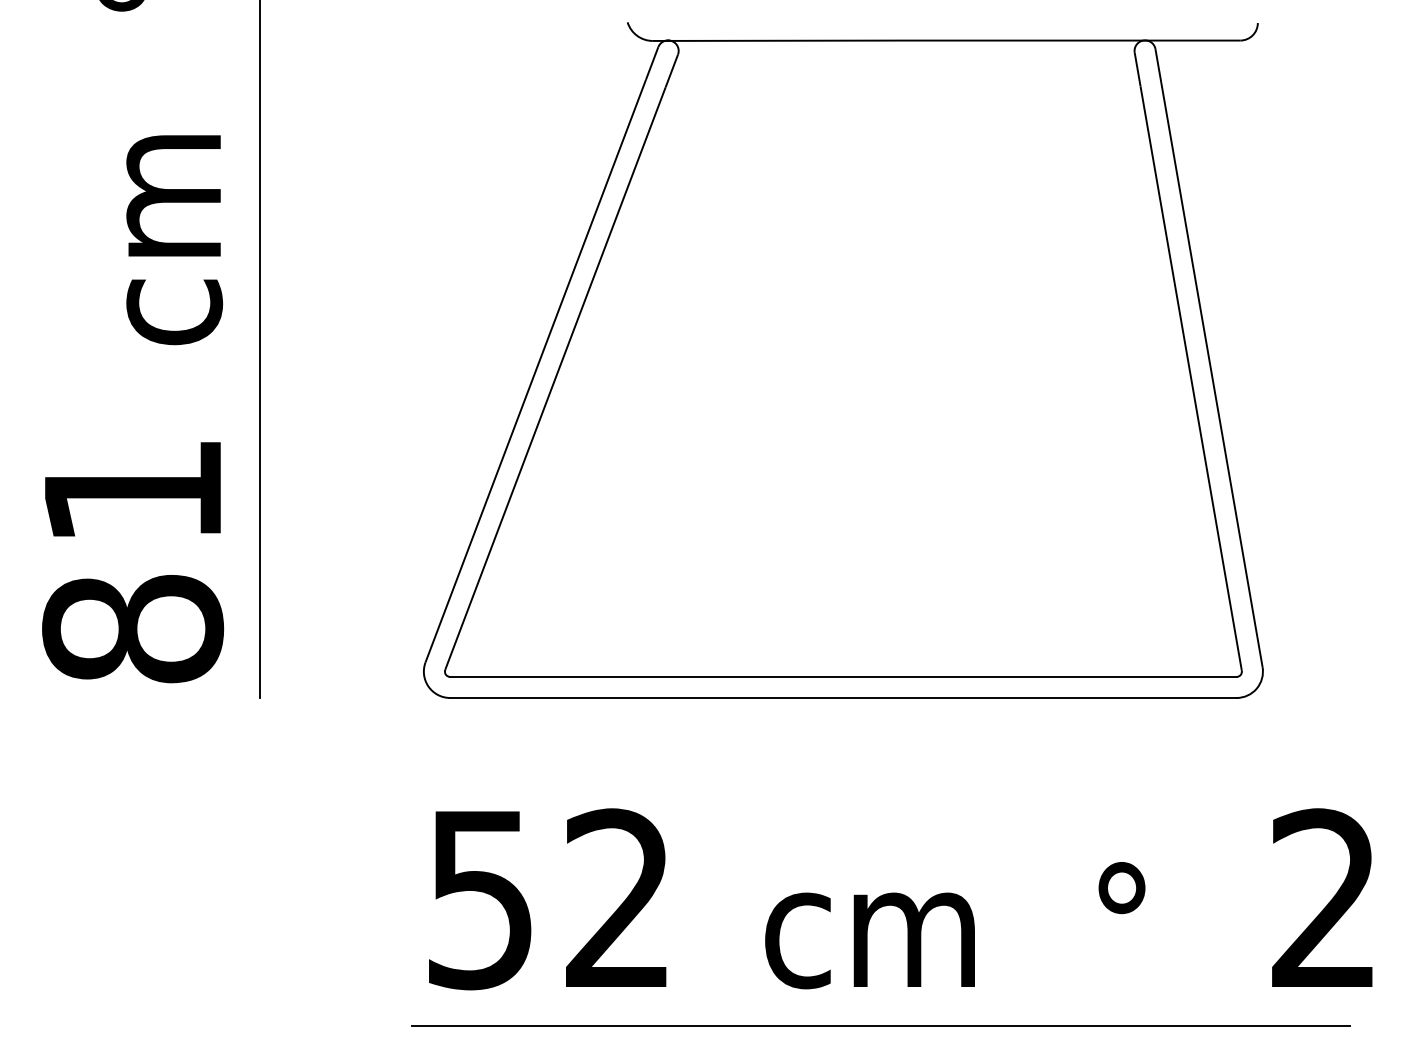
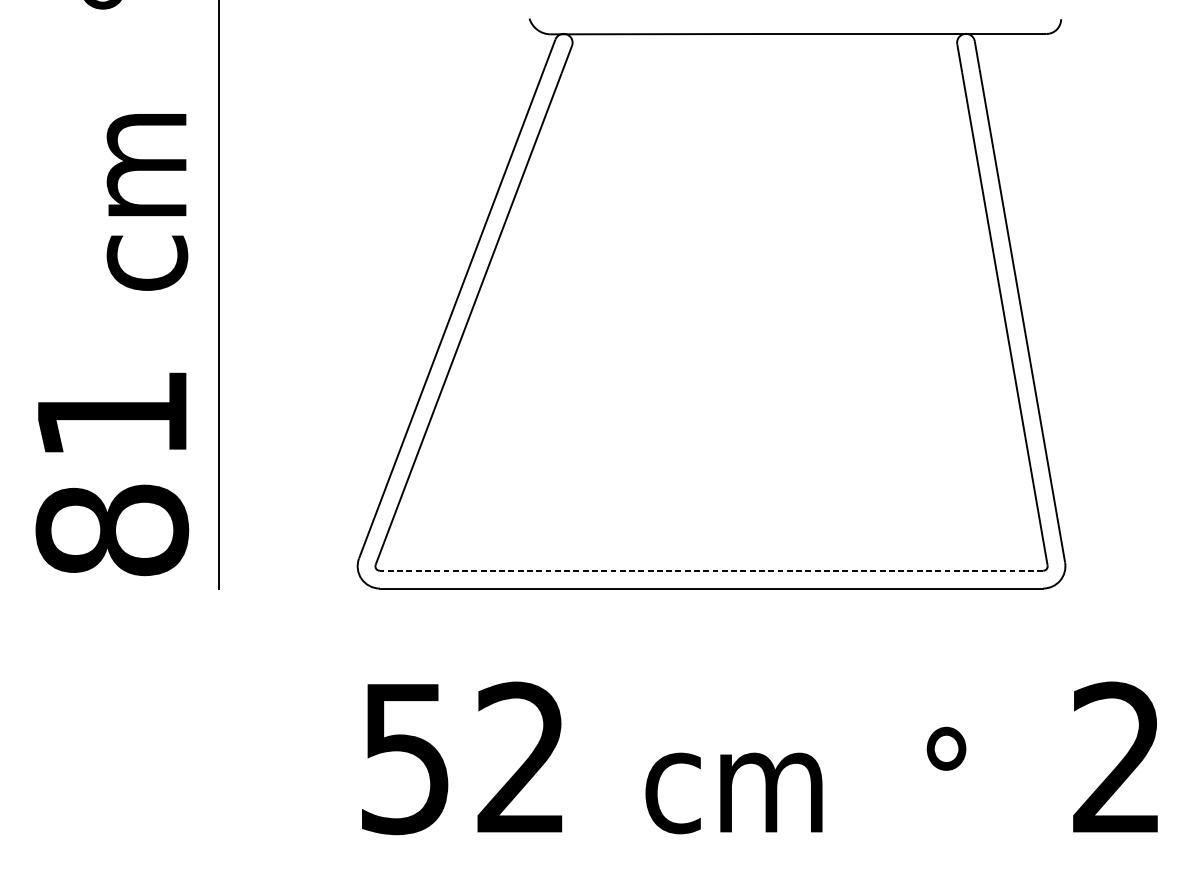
line: (842, 676) -> (710, 570), solid -> dashed
line: (881, 1026) -> (743, 865), removed

